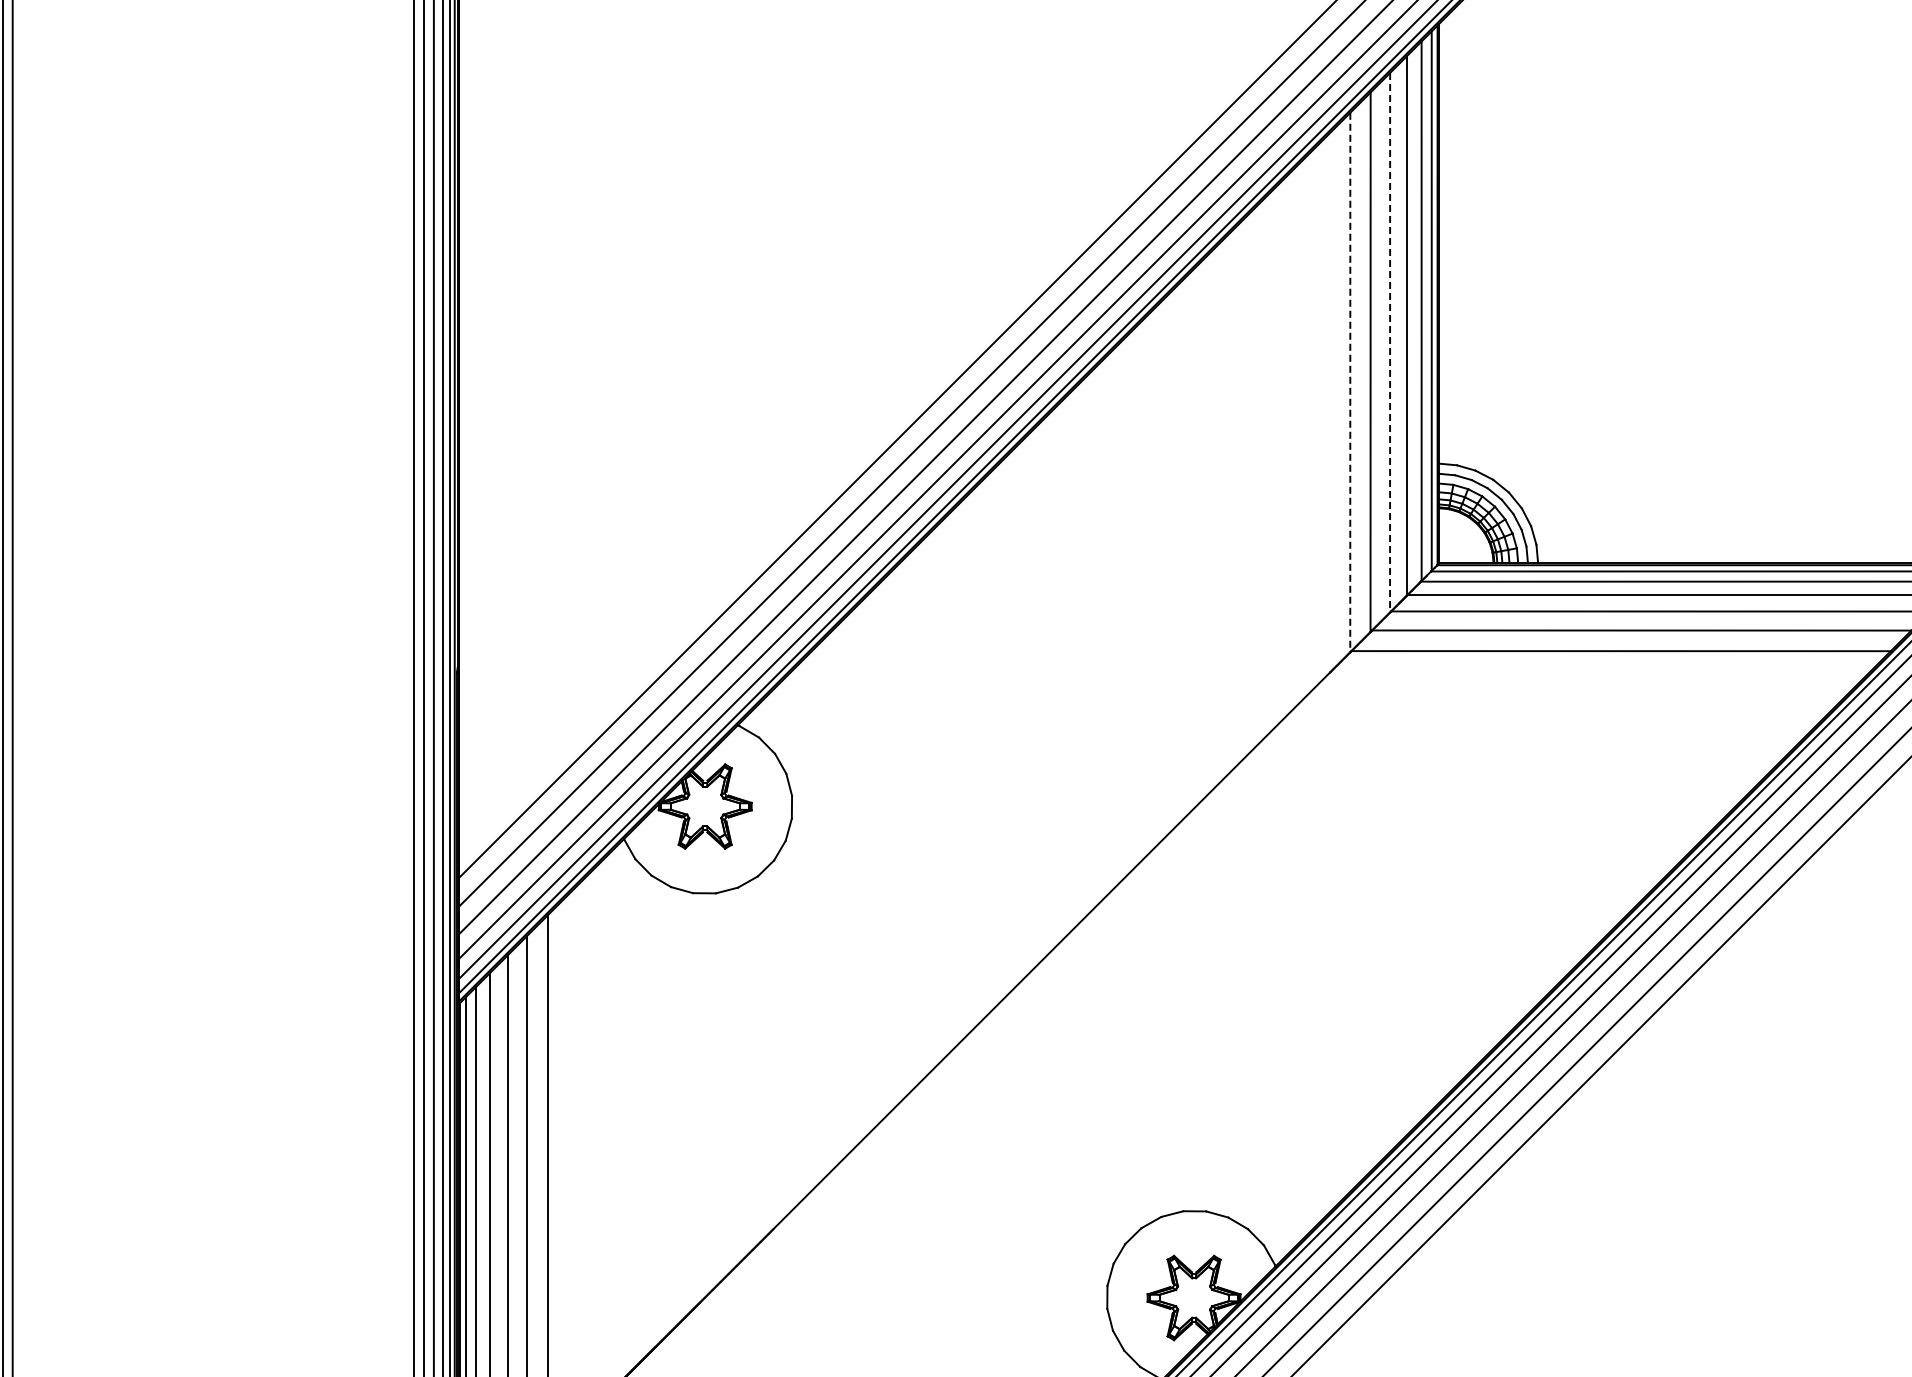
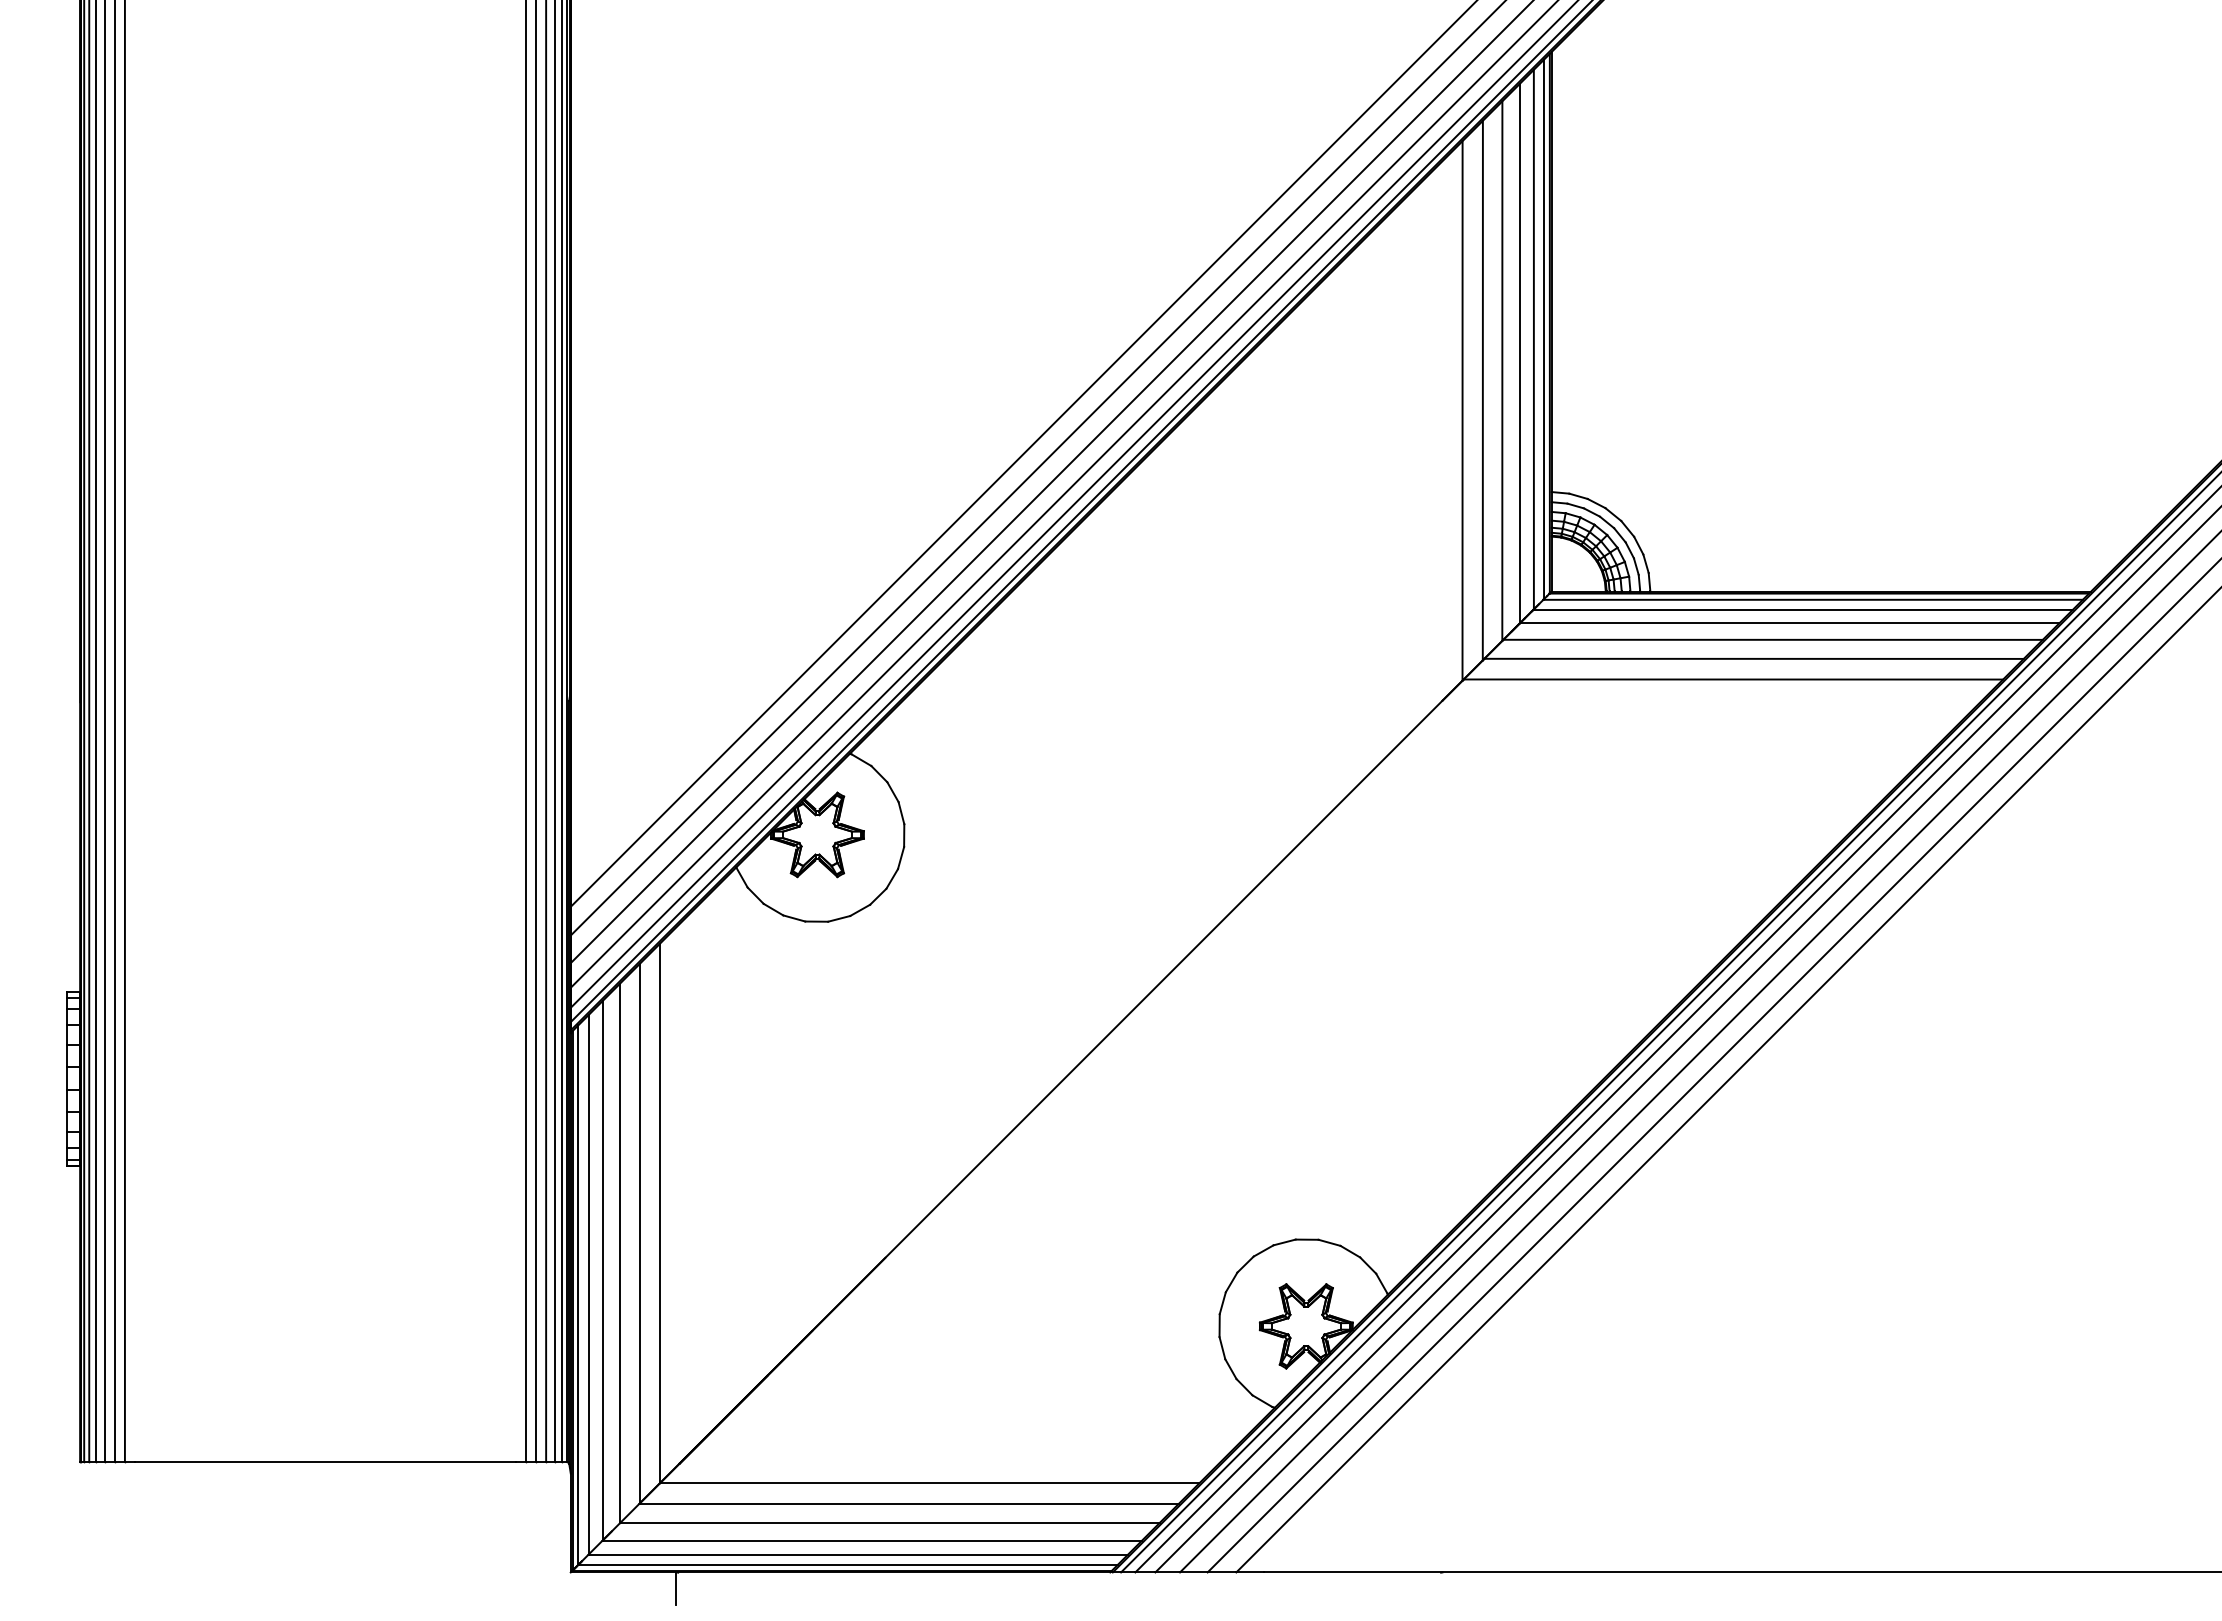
line: (1390, 343) -> (1502, 371), dashed -> solid
line: (1350, 382) -> (1462, 410), dashed -> solid

